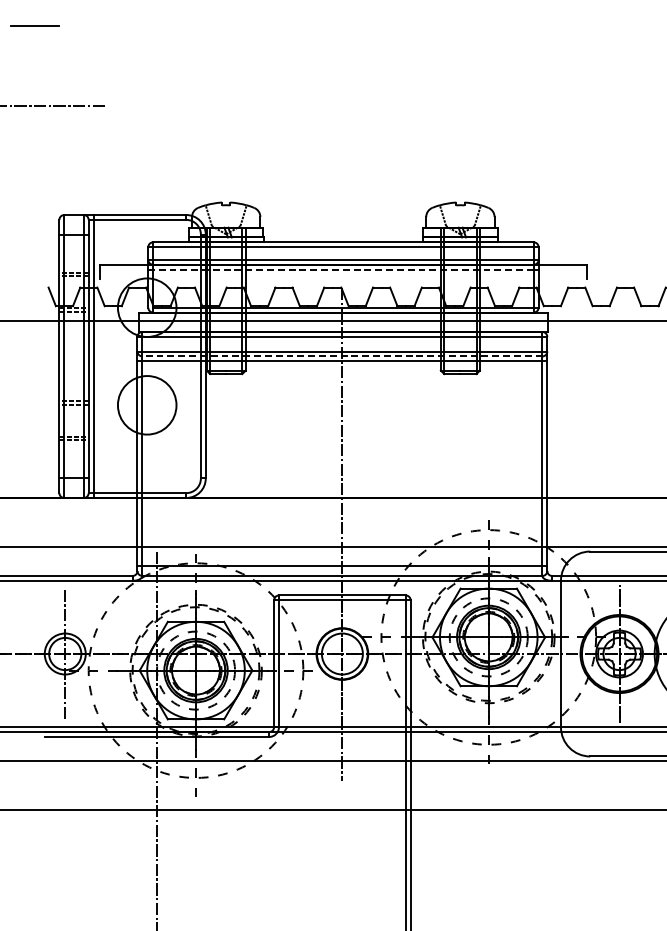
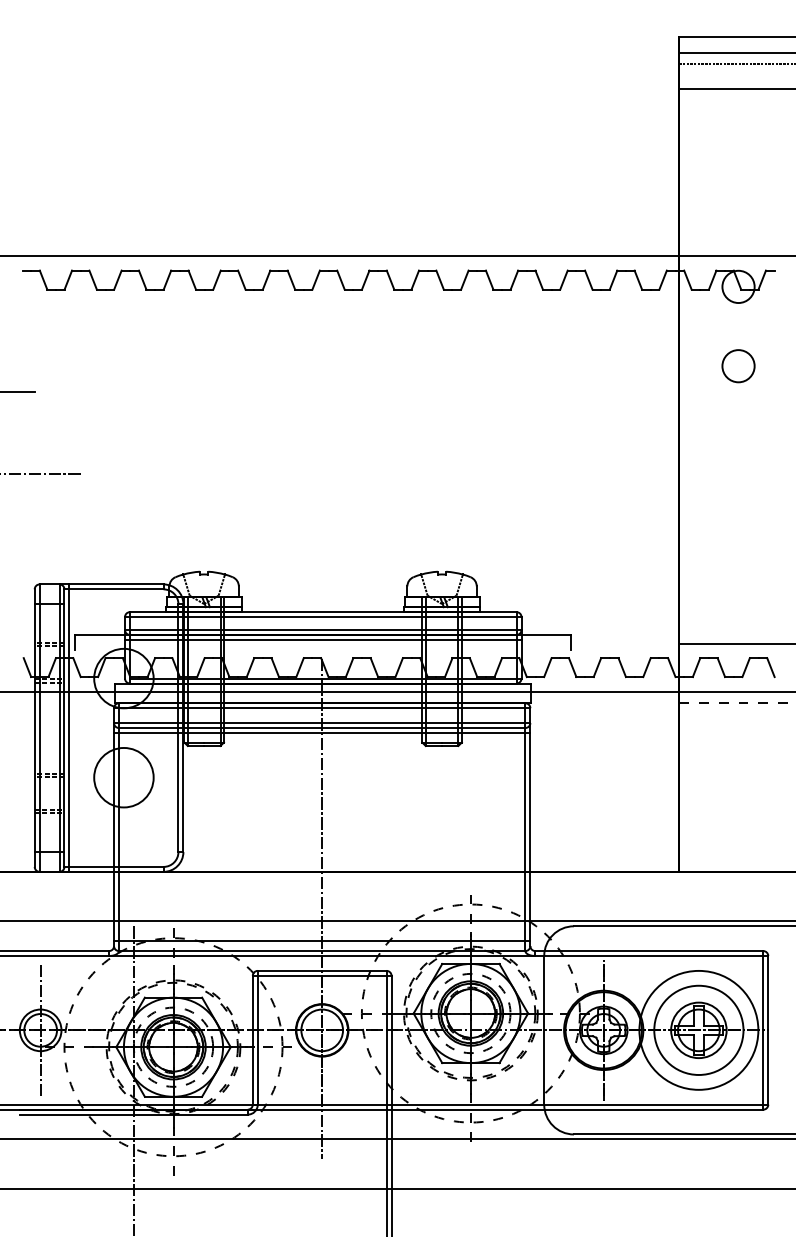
line: (342, 269) -> (322, 639), dashed -> solid
line: (341, 356) -> (321, 728), dashed -> solid

